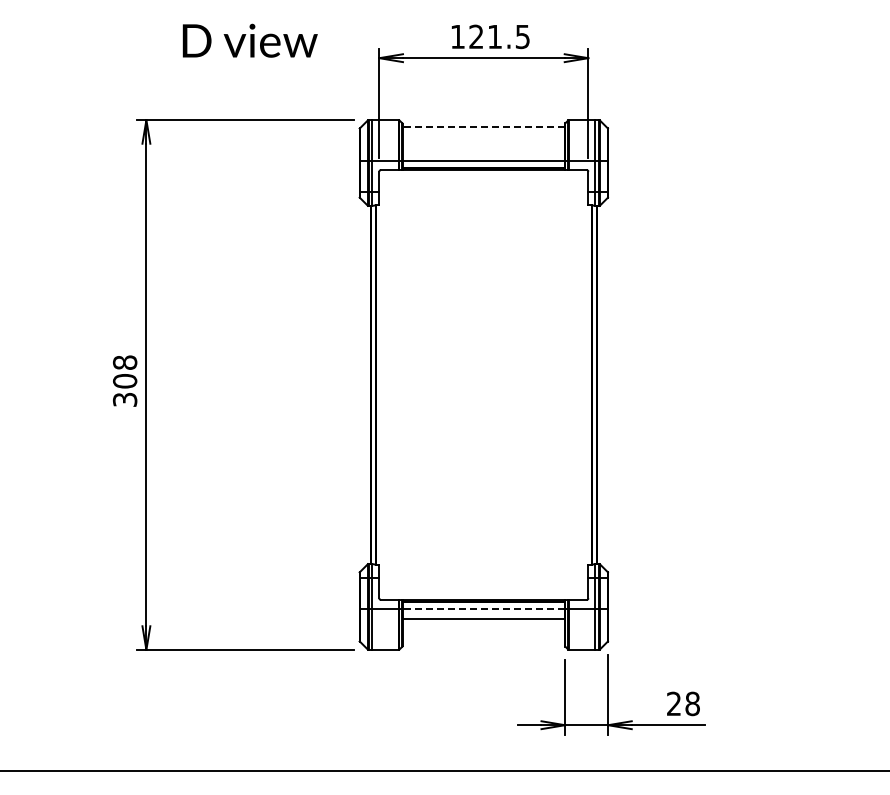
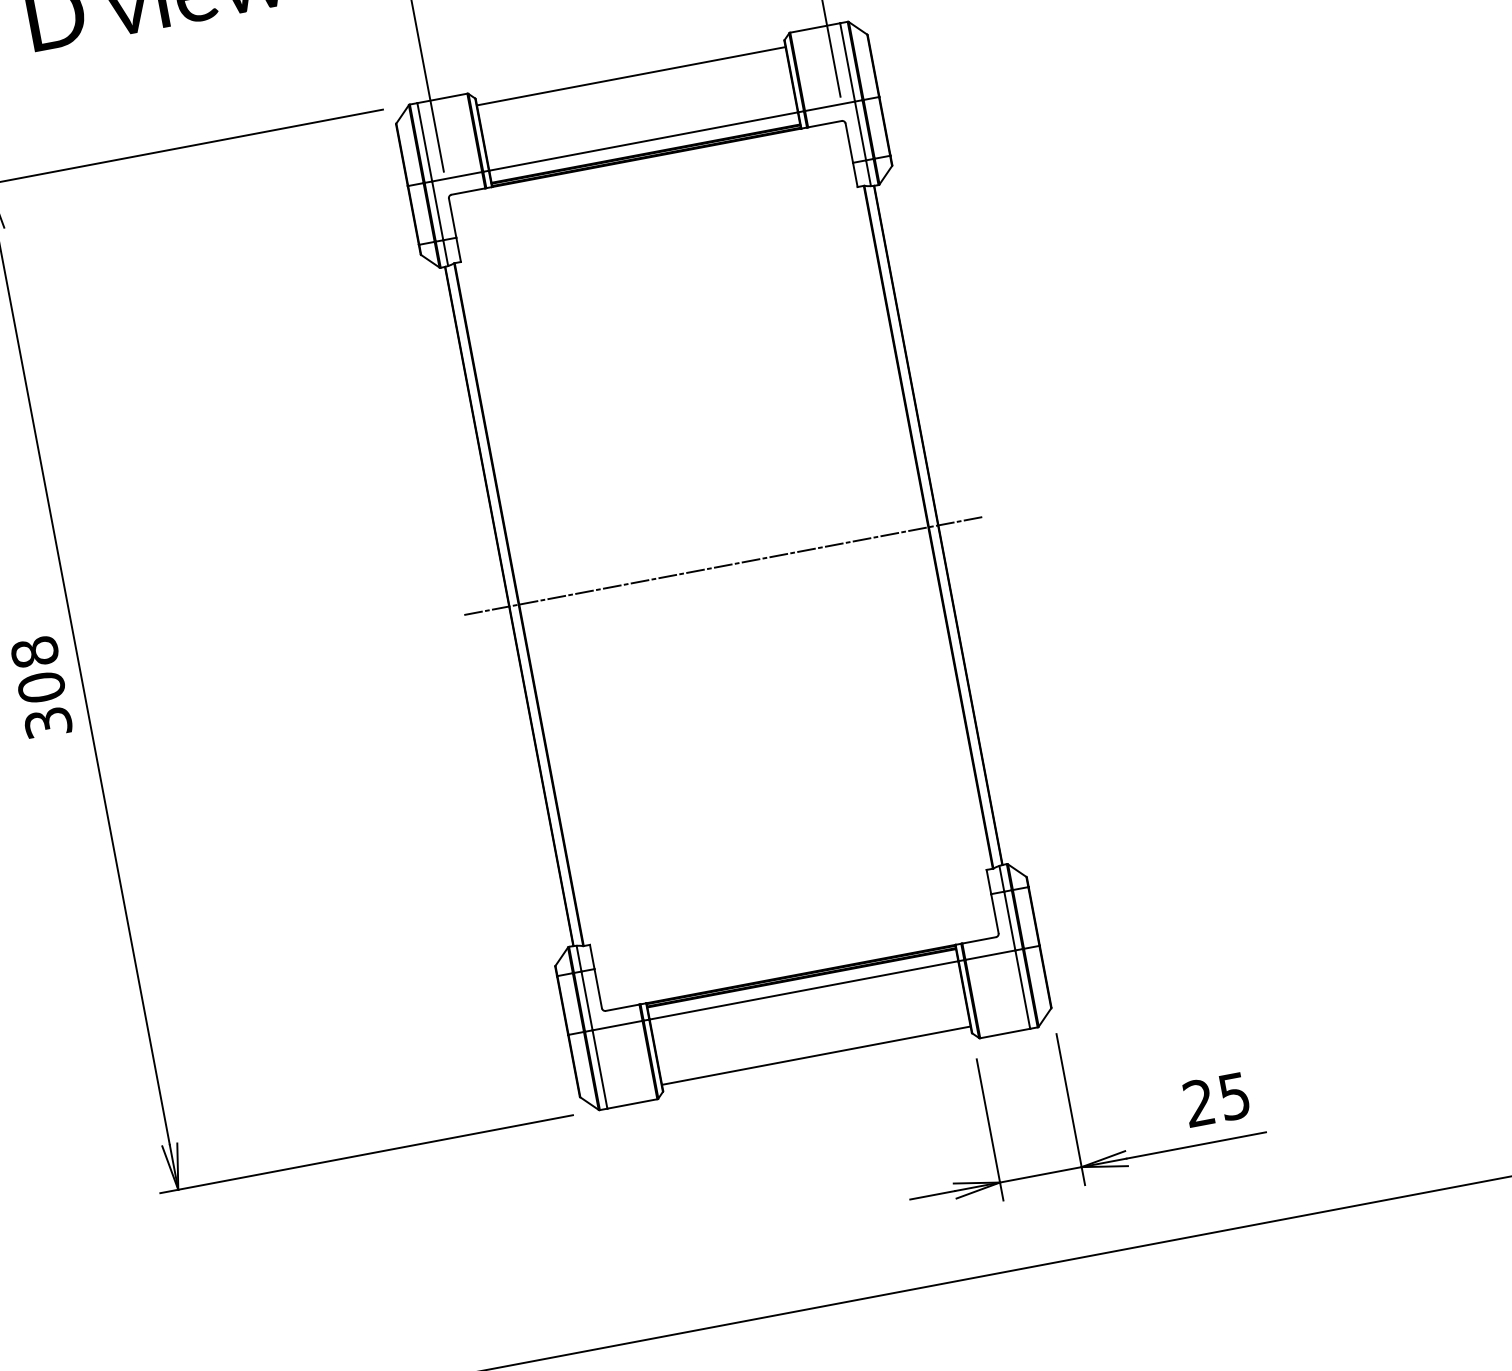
line: (483, 126) -> (630, 75), dashed -> solid
line: (483, 385) -> (723, 567), added
line: (483, 608) -> (803, 990), dashed -> solid
line: (483, 619) -> (815, 1056), moved
text: (692, 703) -> (1234, 1095), 28 -> 25

